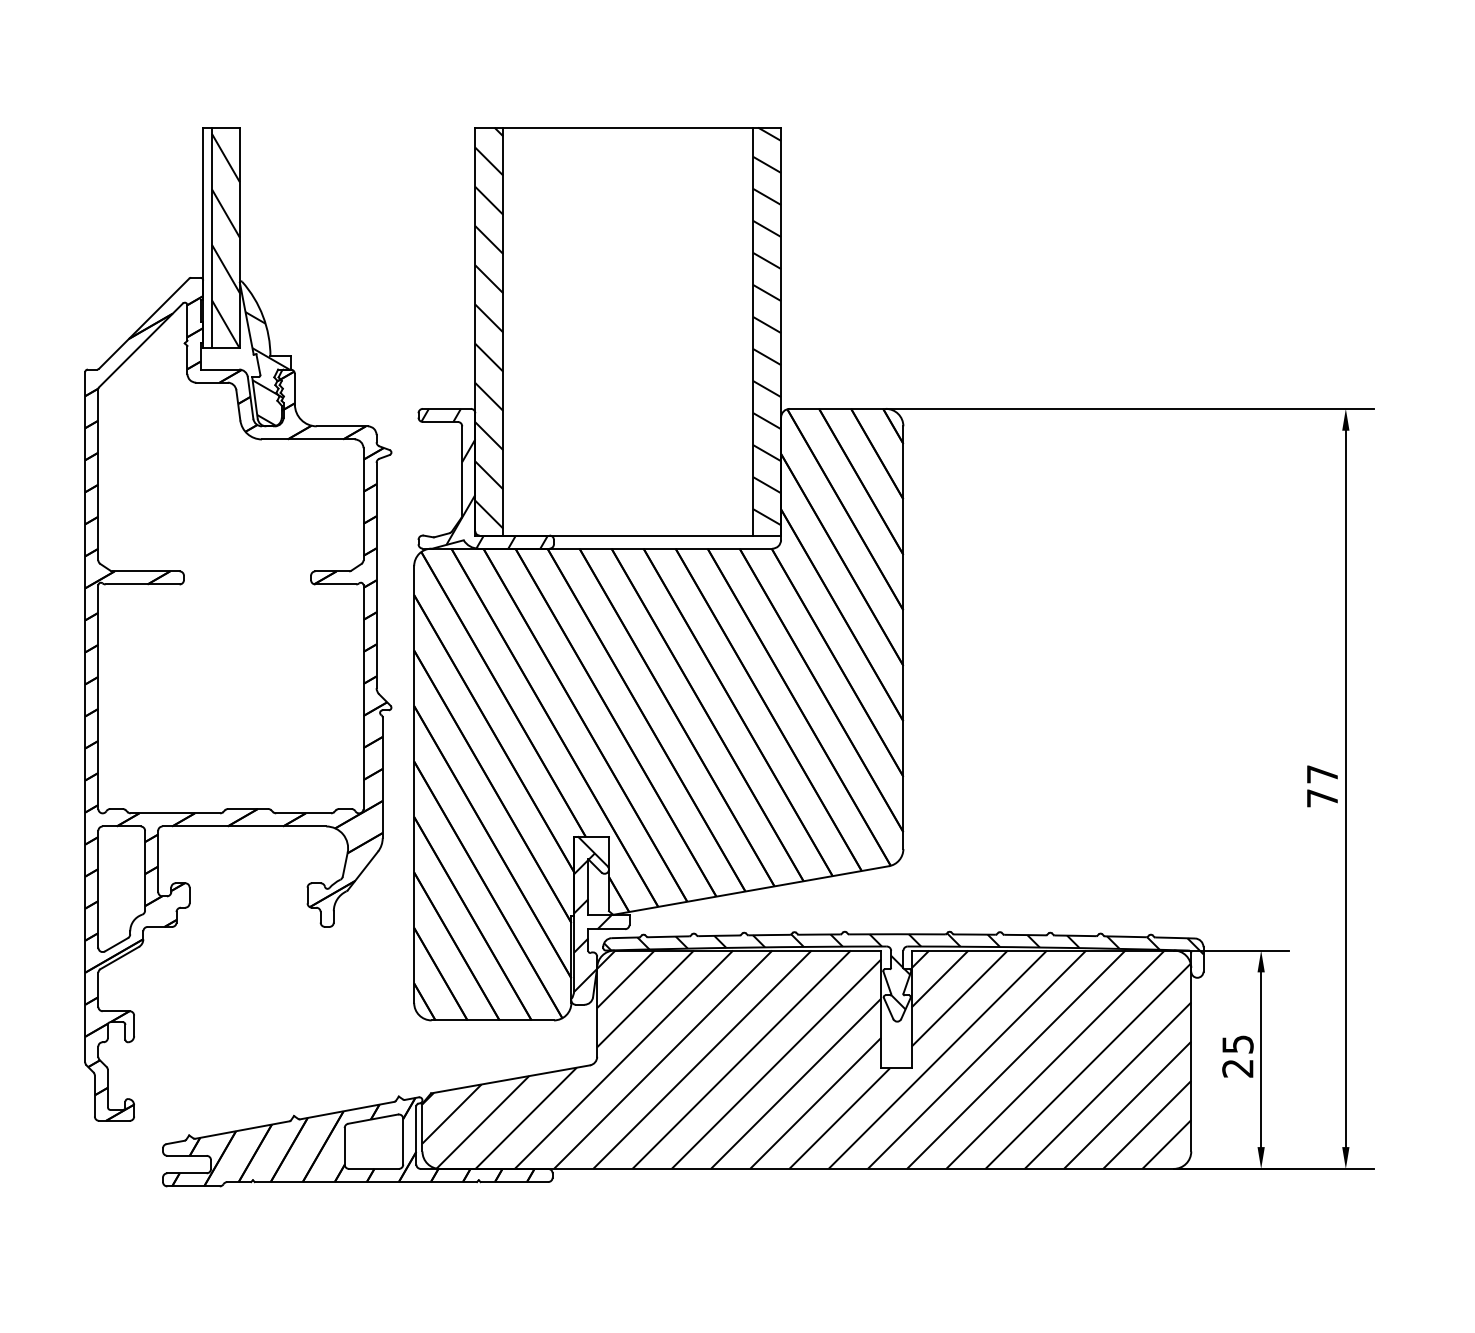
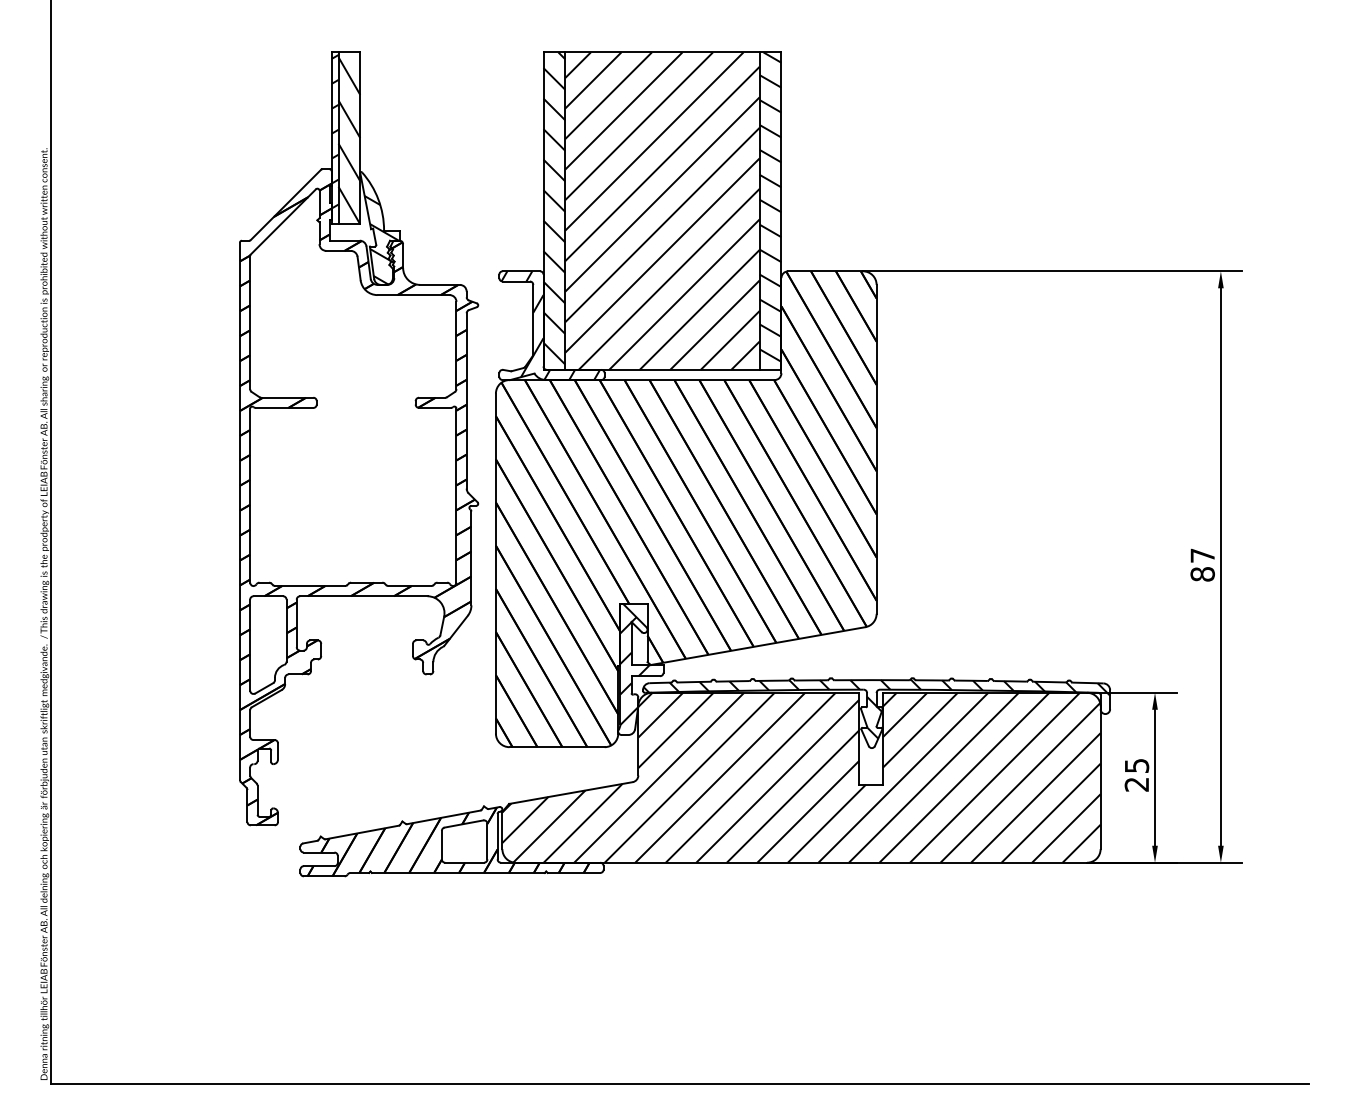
hatch: (206, 229) -> (334, 131), added
hatch: (628, 330) -> (662, 210), added
text: (1322, 798) -> (1202, 574), 77 -> 87

